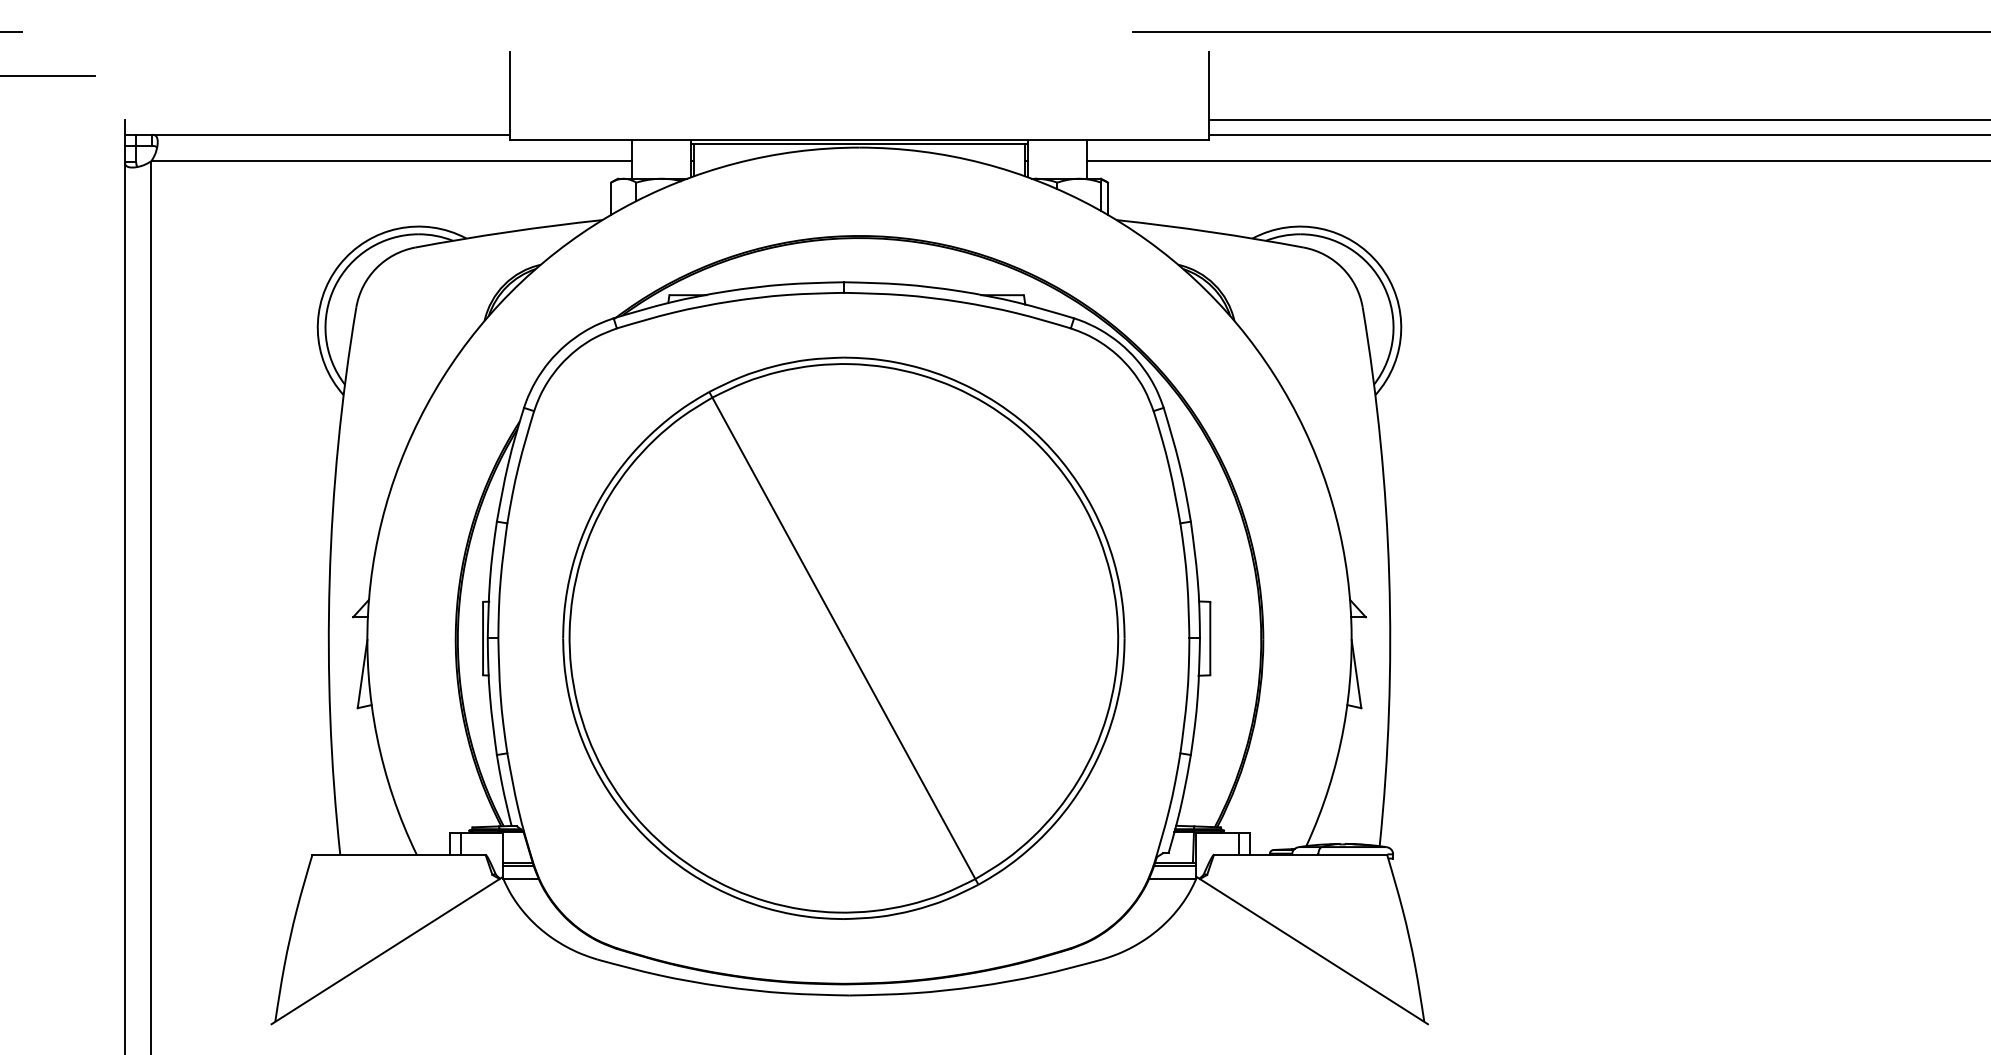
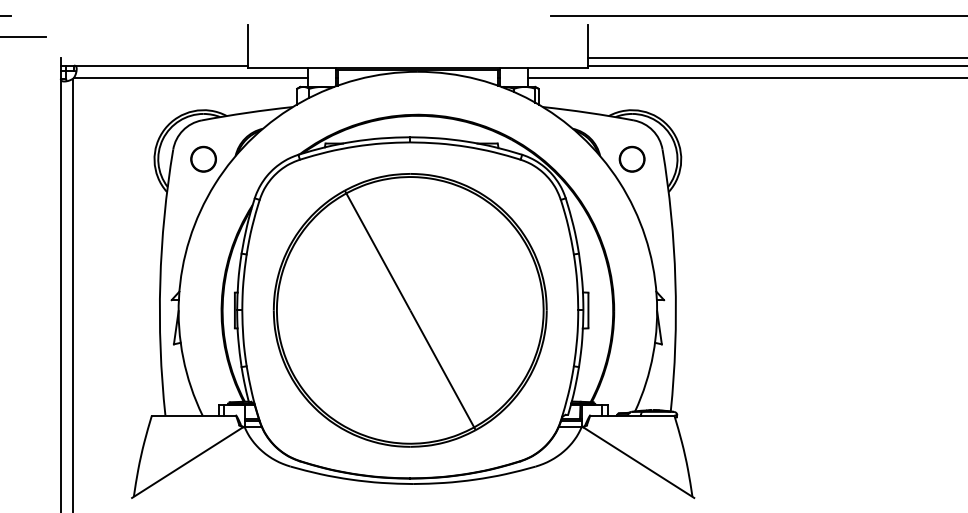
part: (418, 325) -> (203, 158), added
part: (1298, 325) -> (631, 158), added

